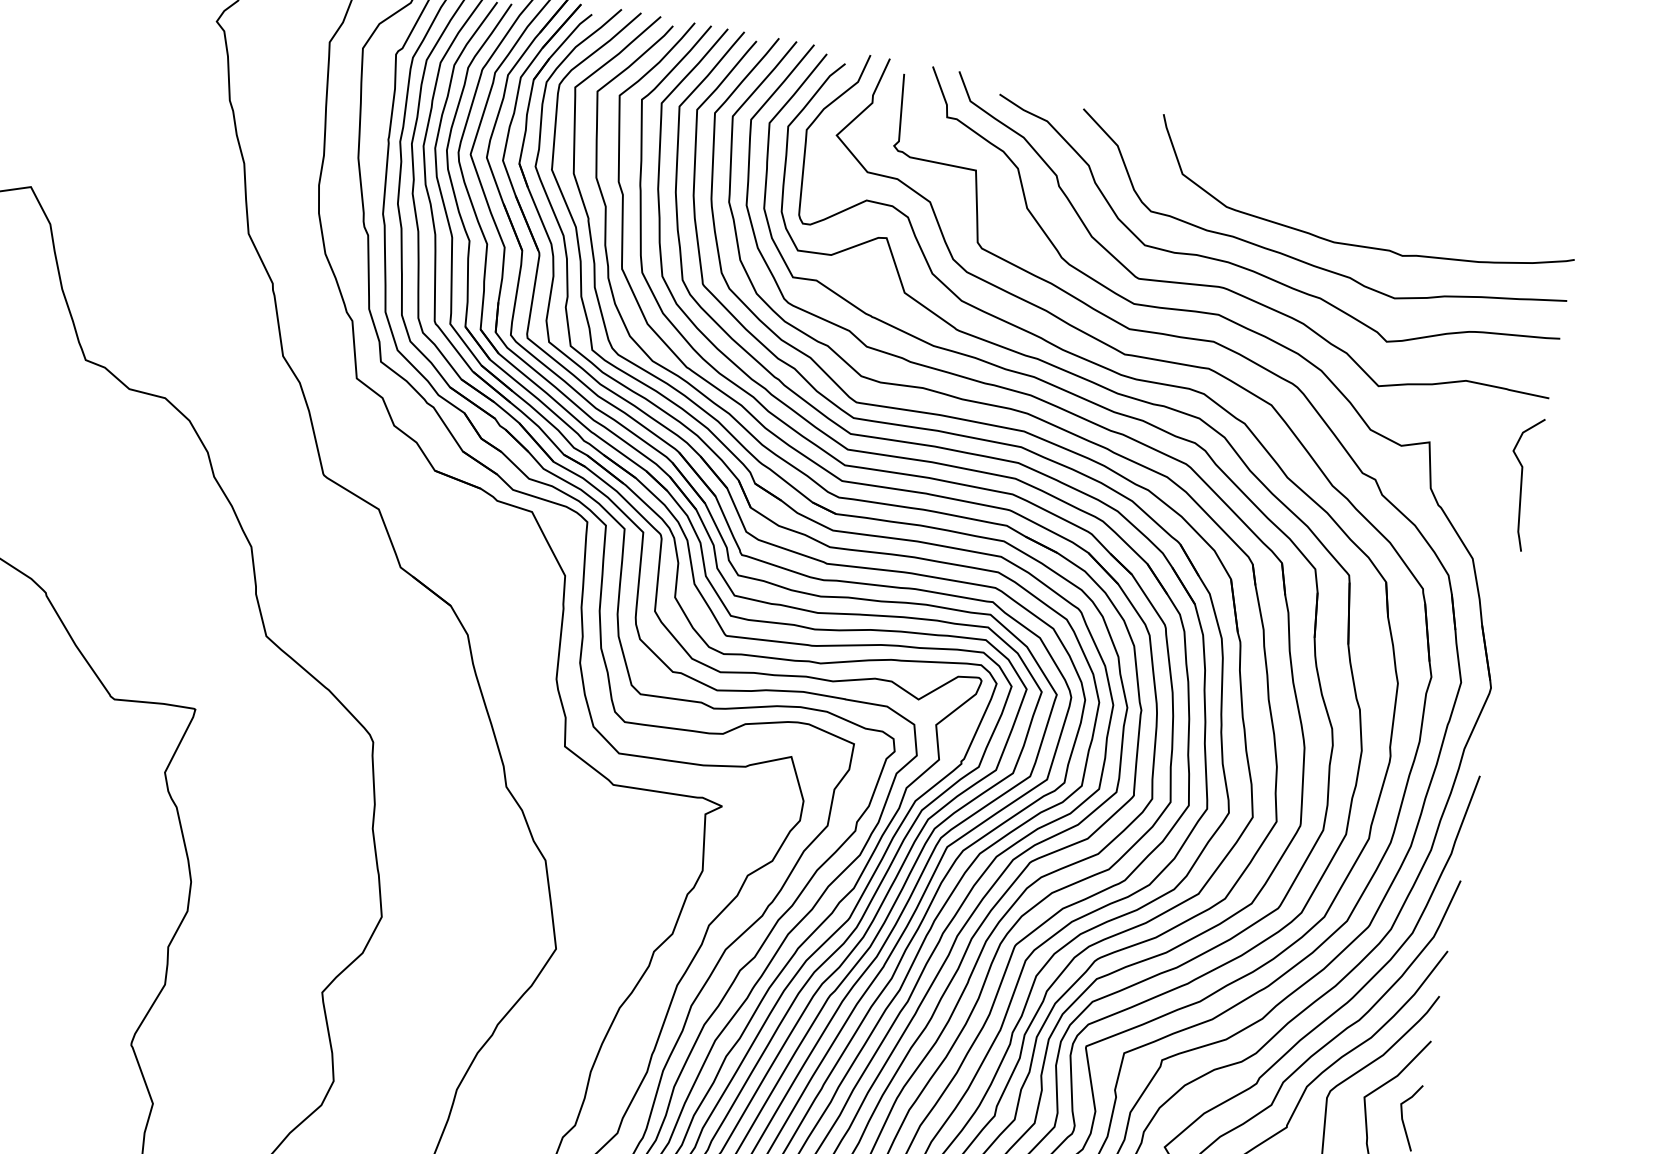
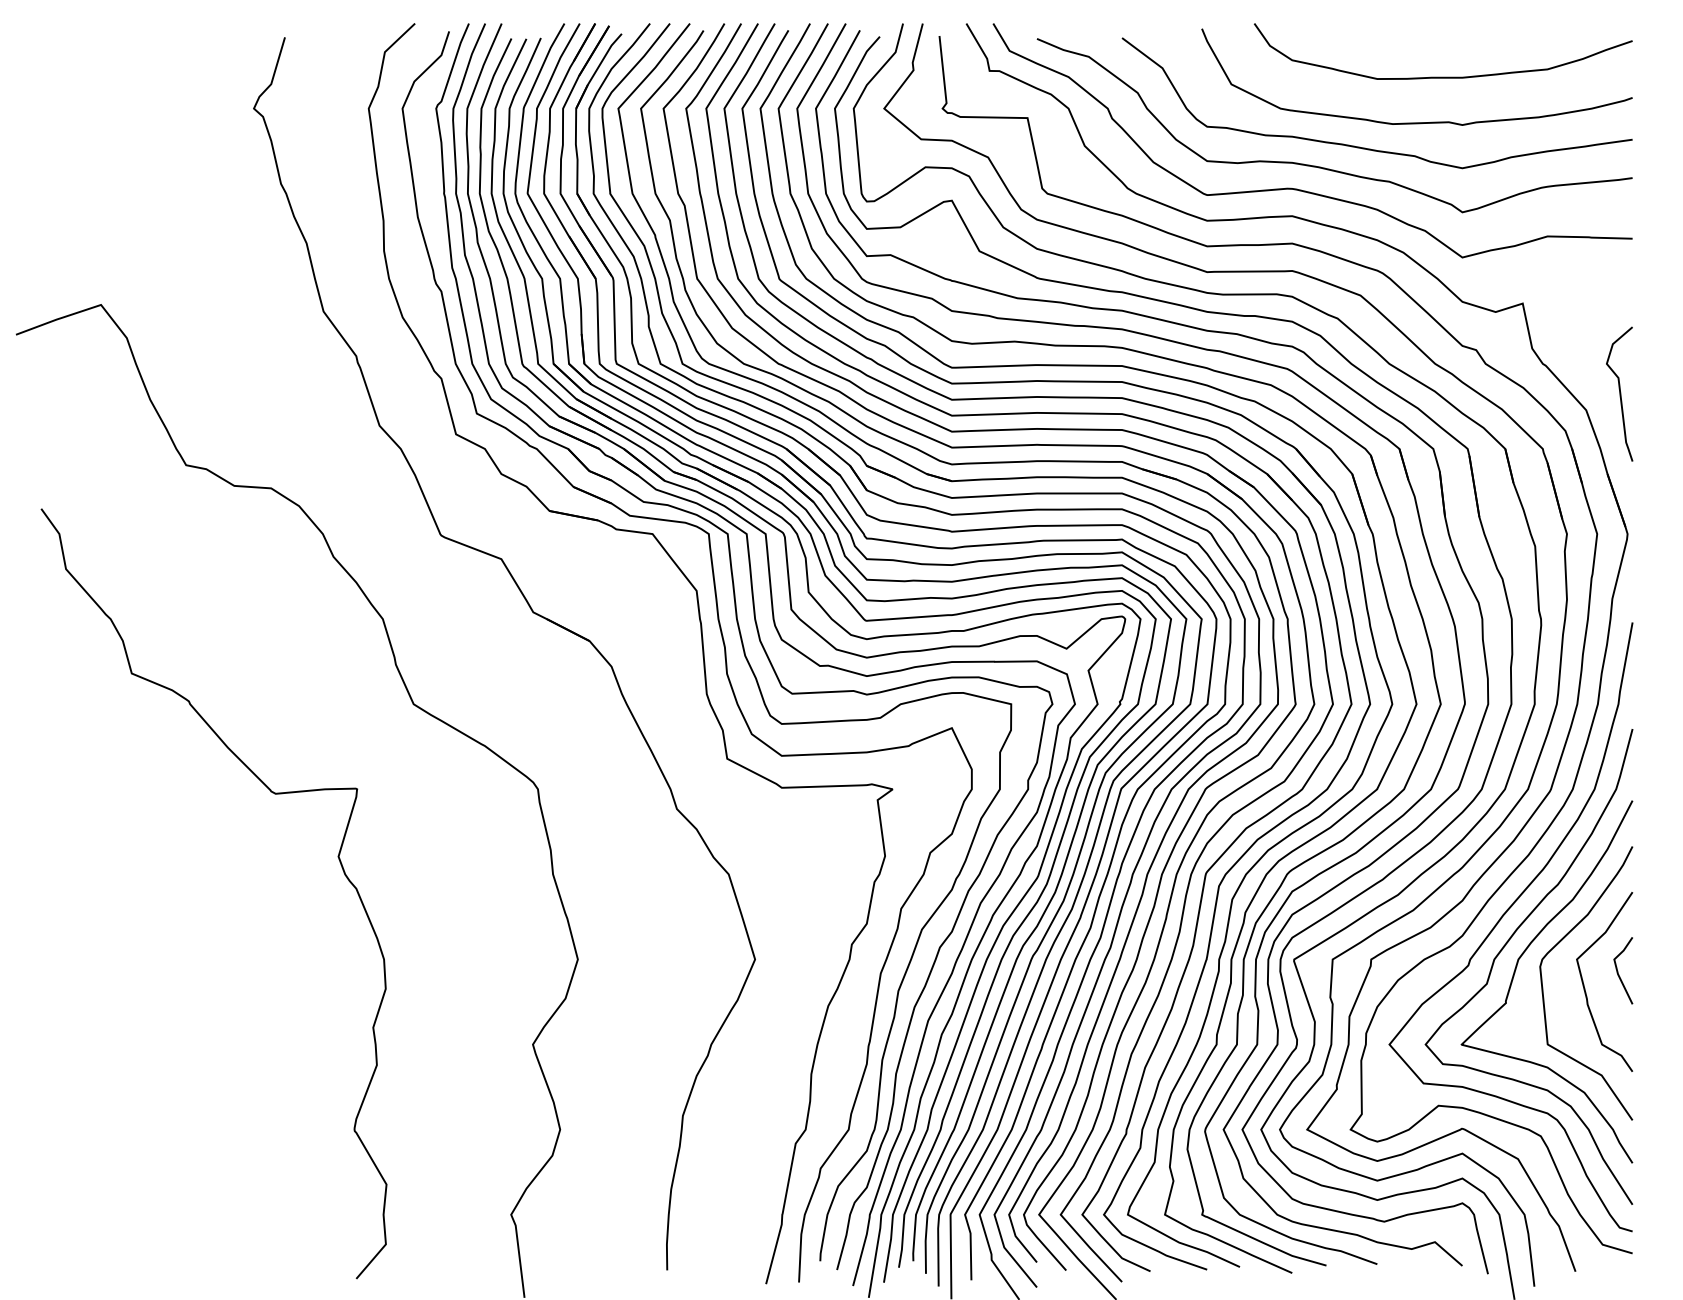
curve: (1391, 204) -> (1442, 76), added
curve: (1520, 482) -> (1619, 393), moved

